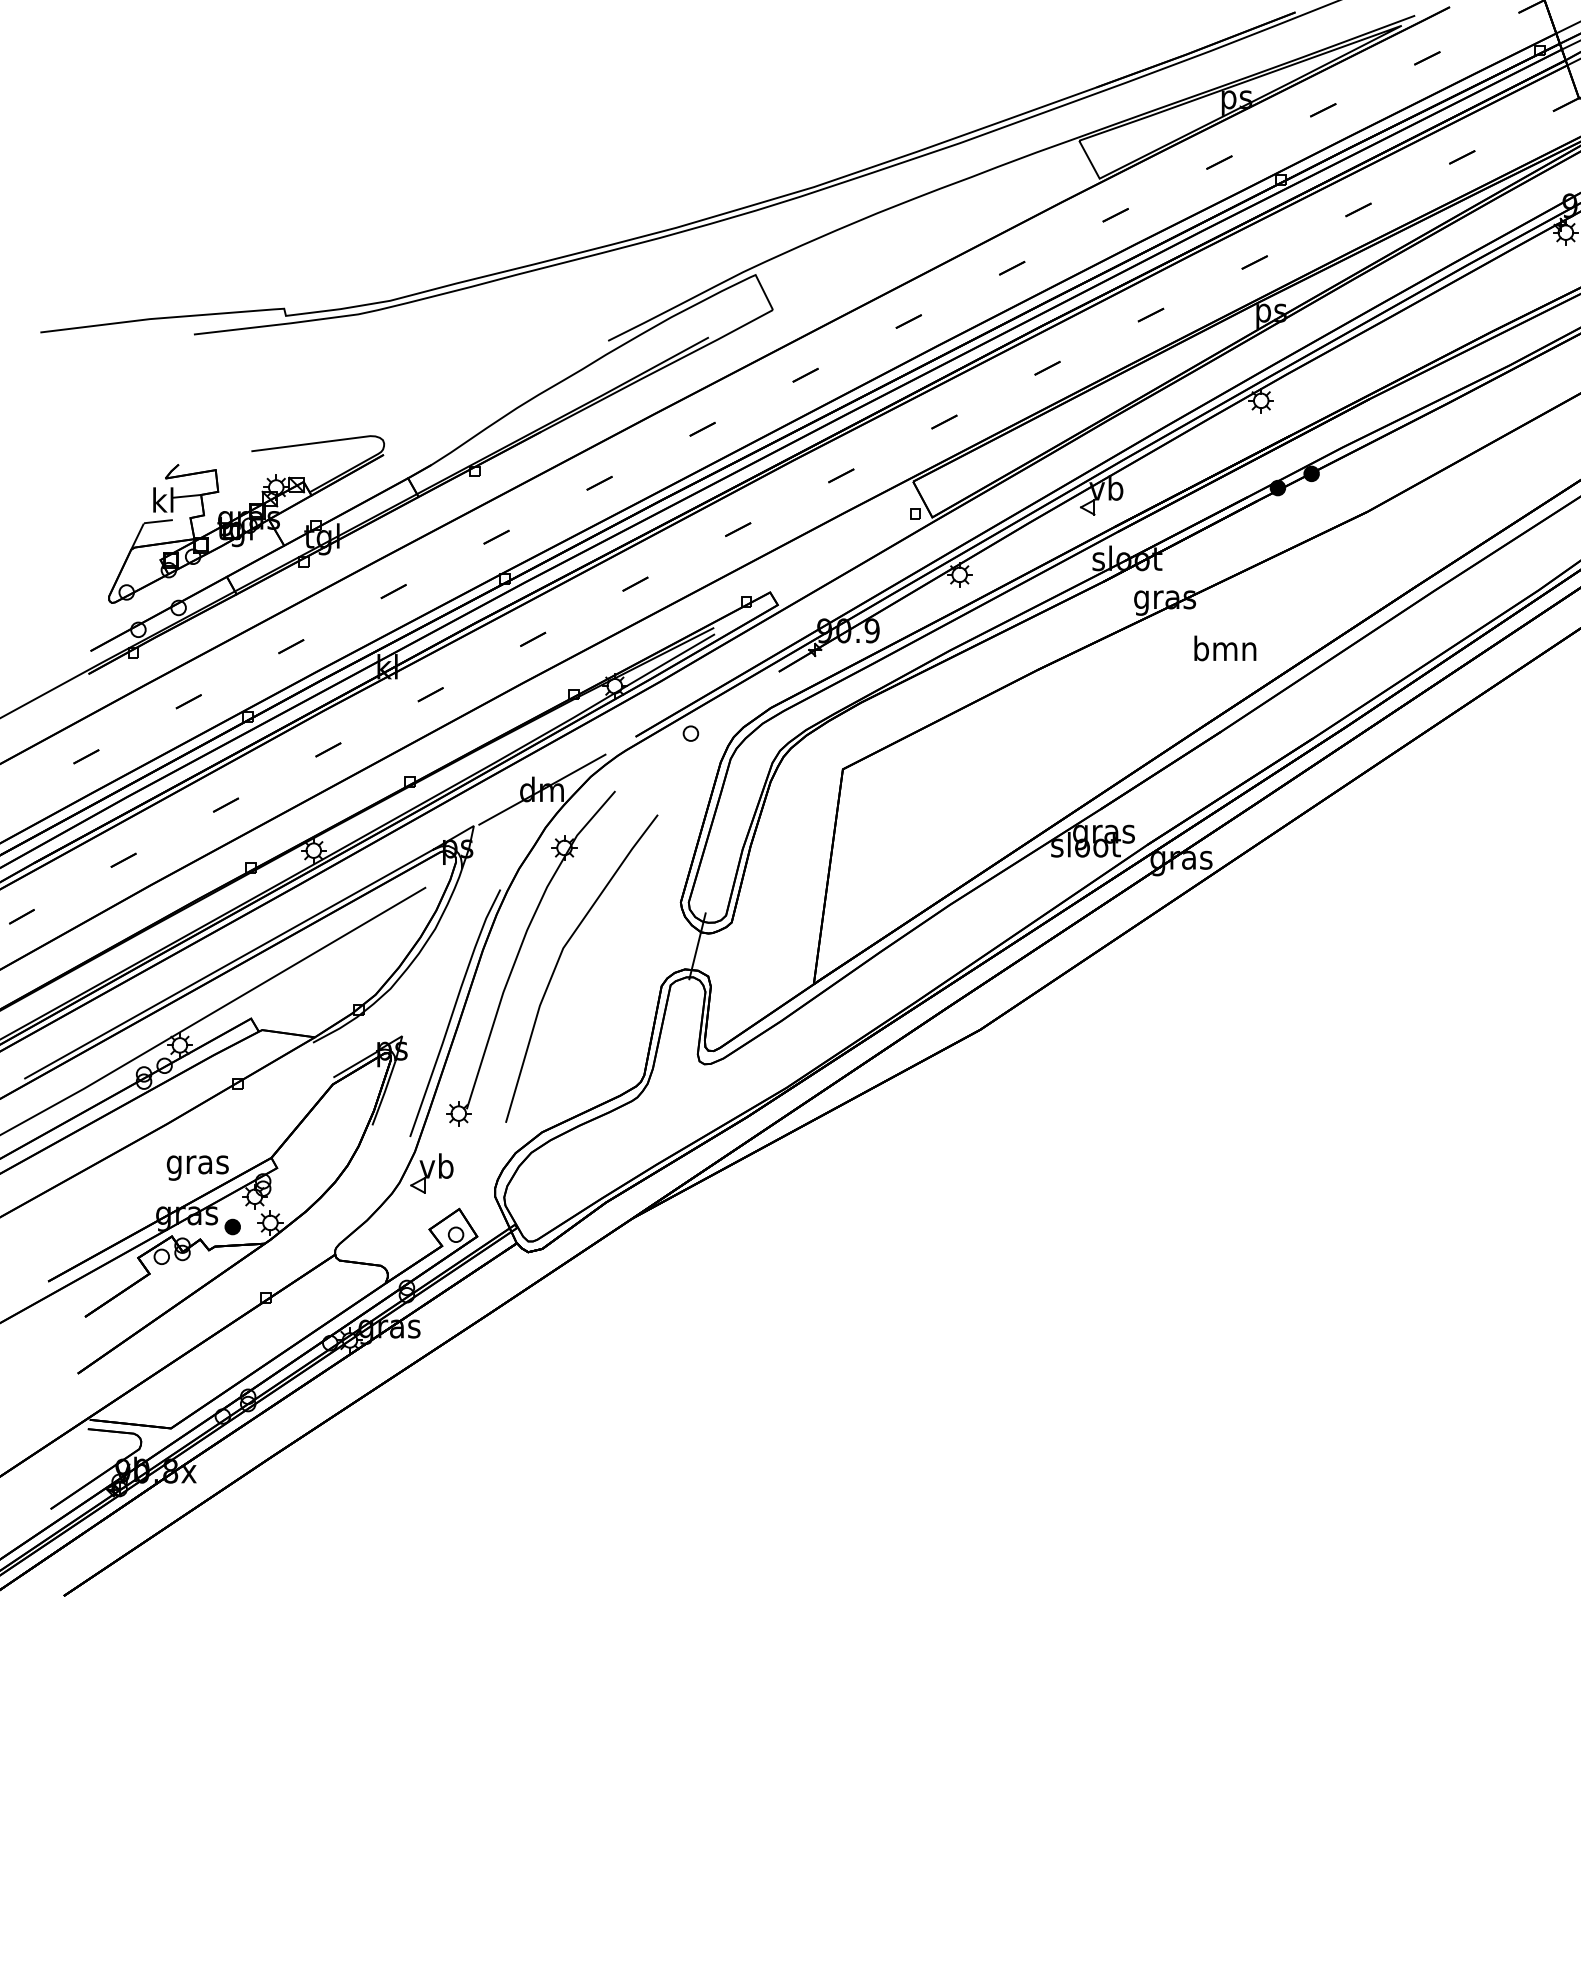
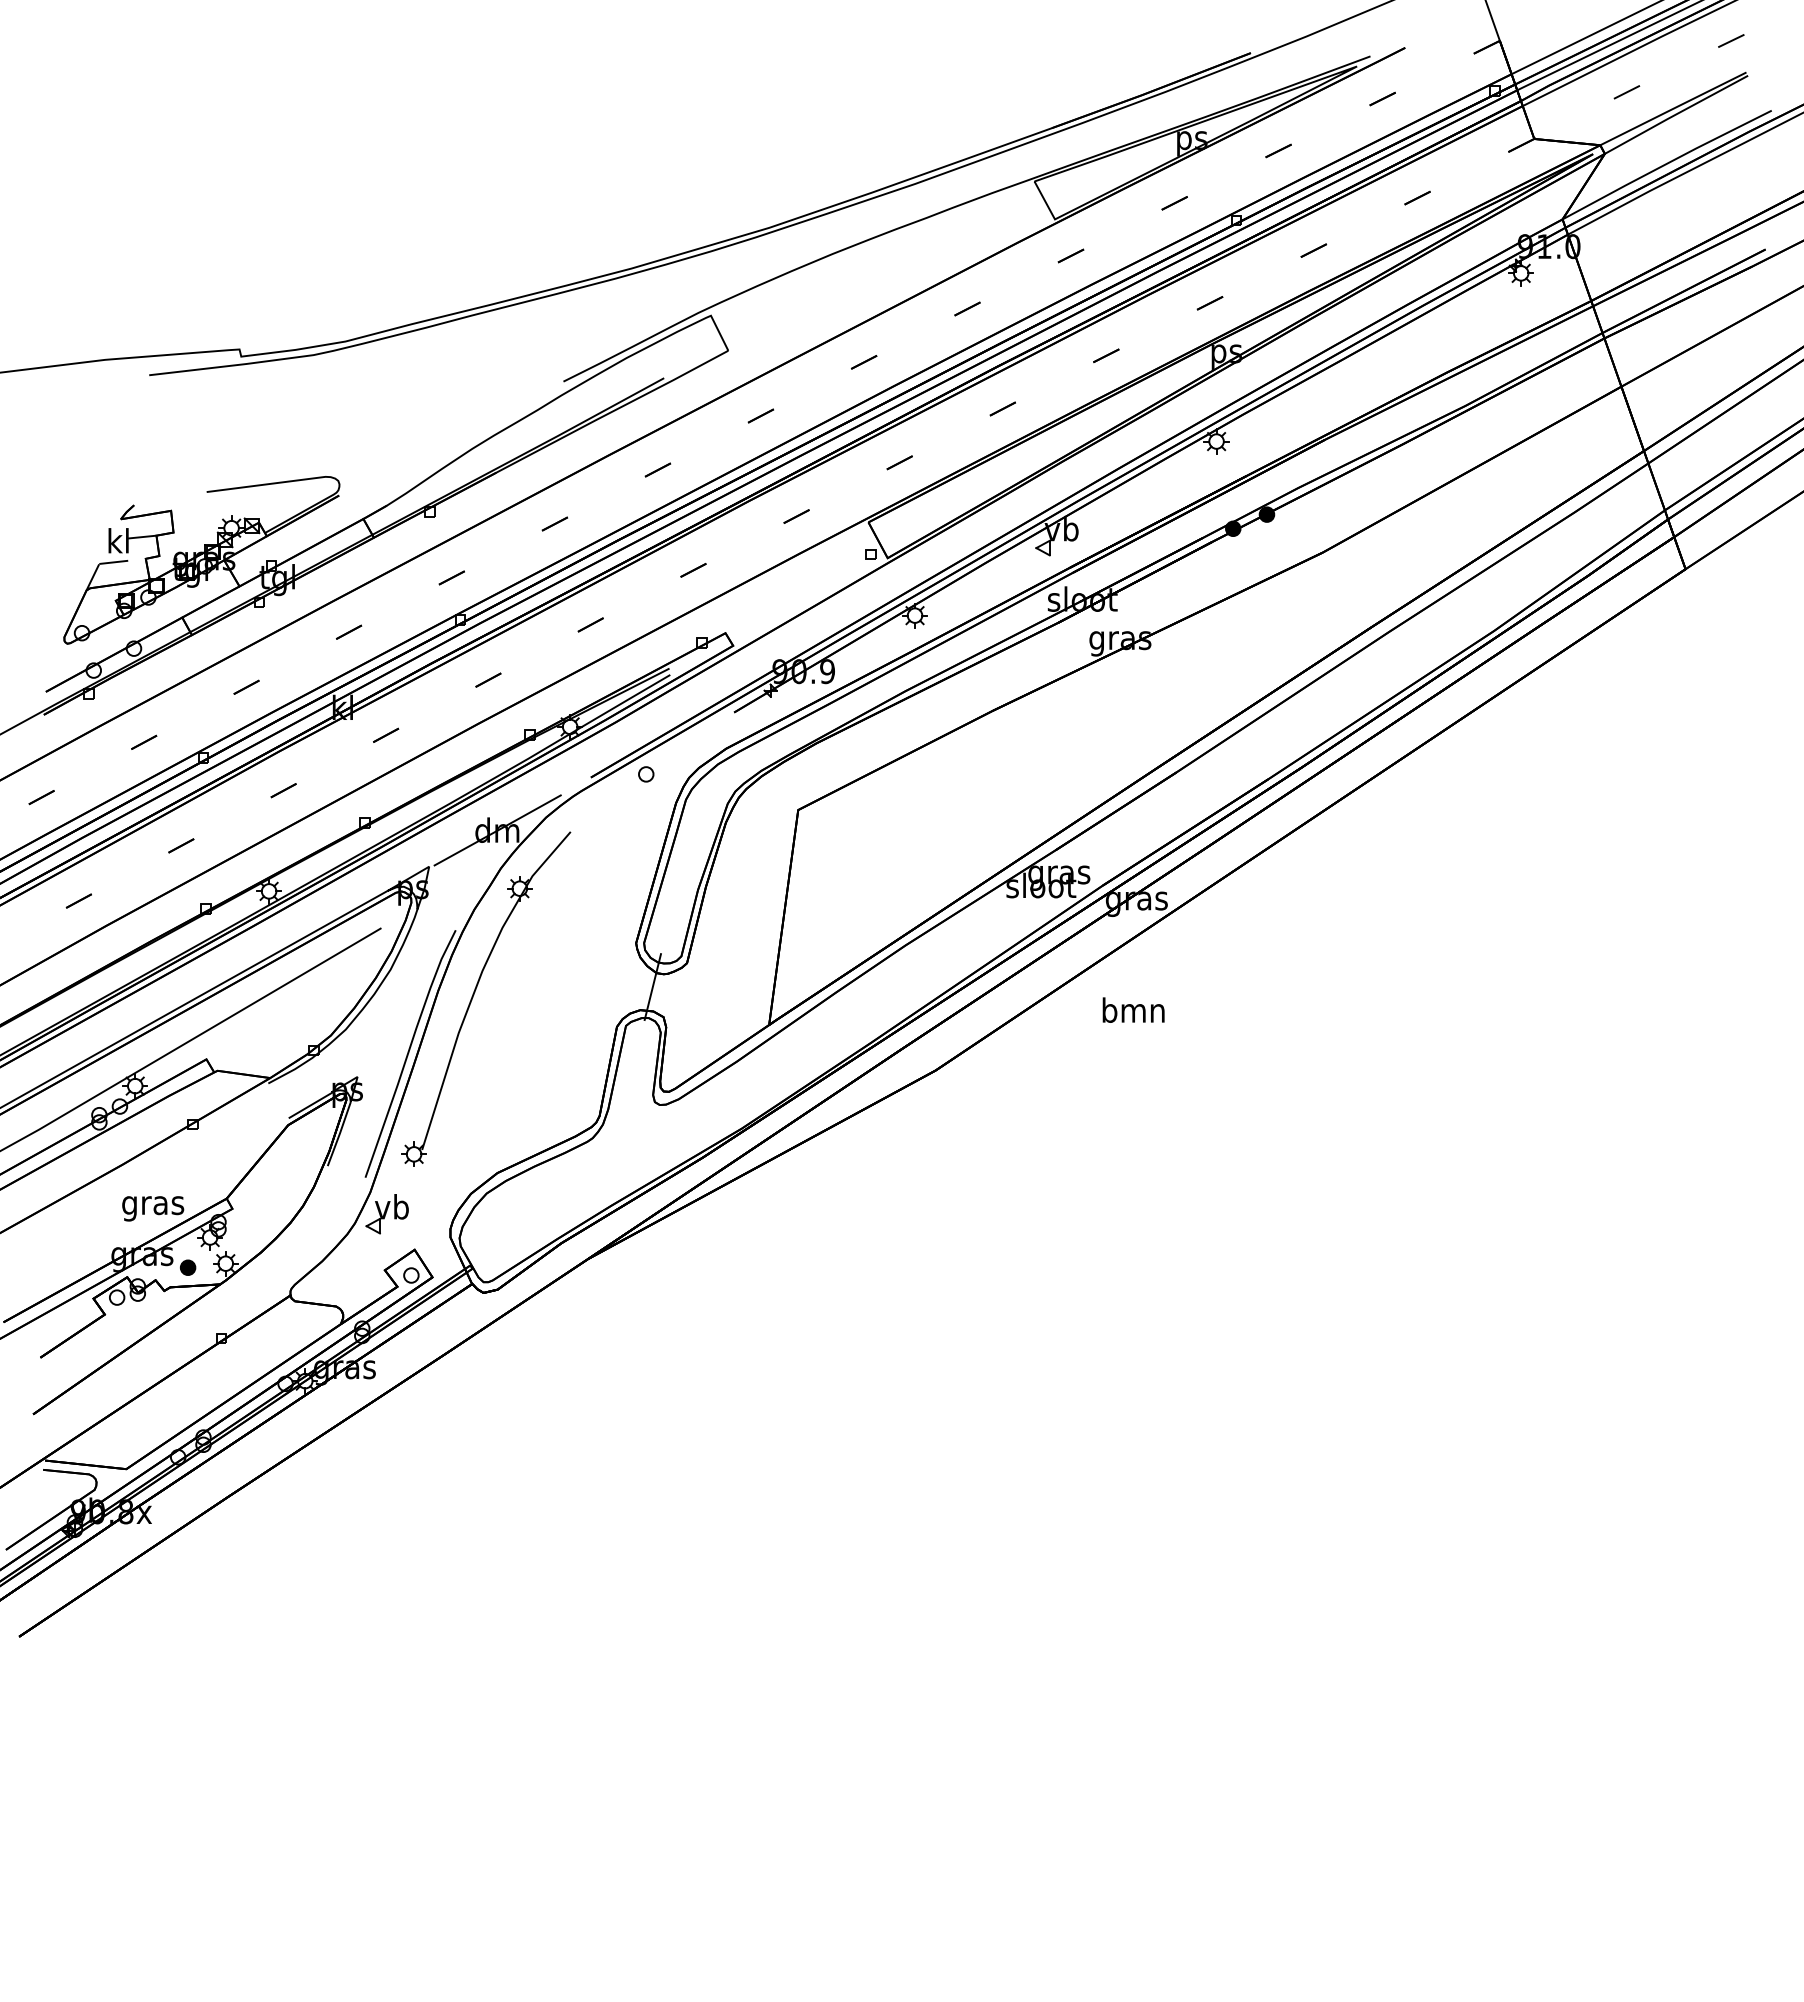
text: (1225, 647) -> (1133, 1009), moved
line: (559, 961) -> (514, 1002), removed

